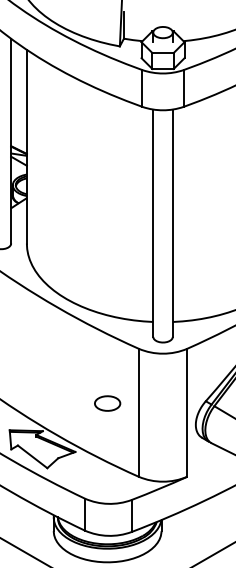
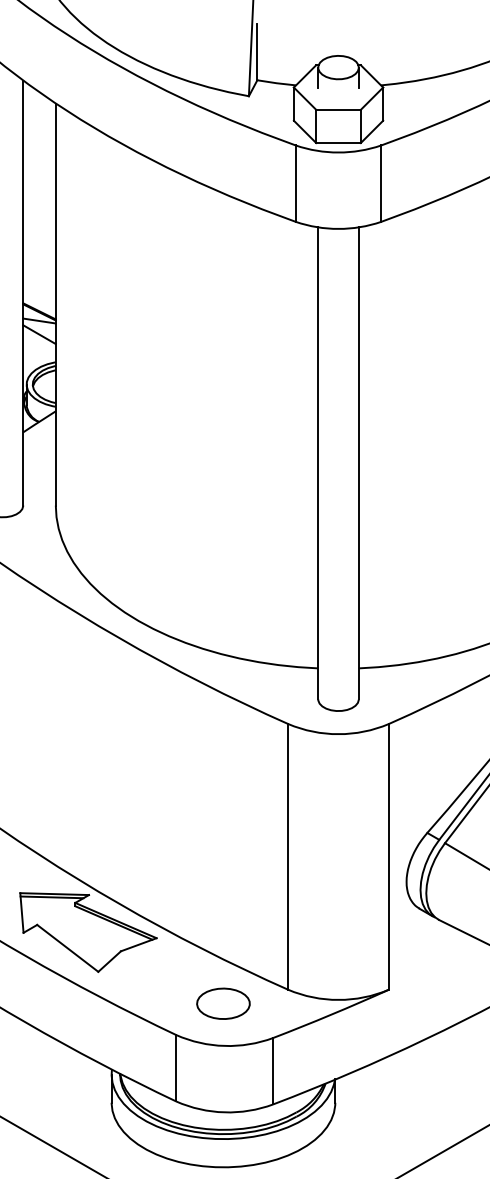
part: (107, 403) -> (223, 1003), moved

